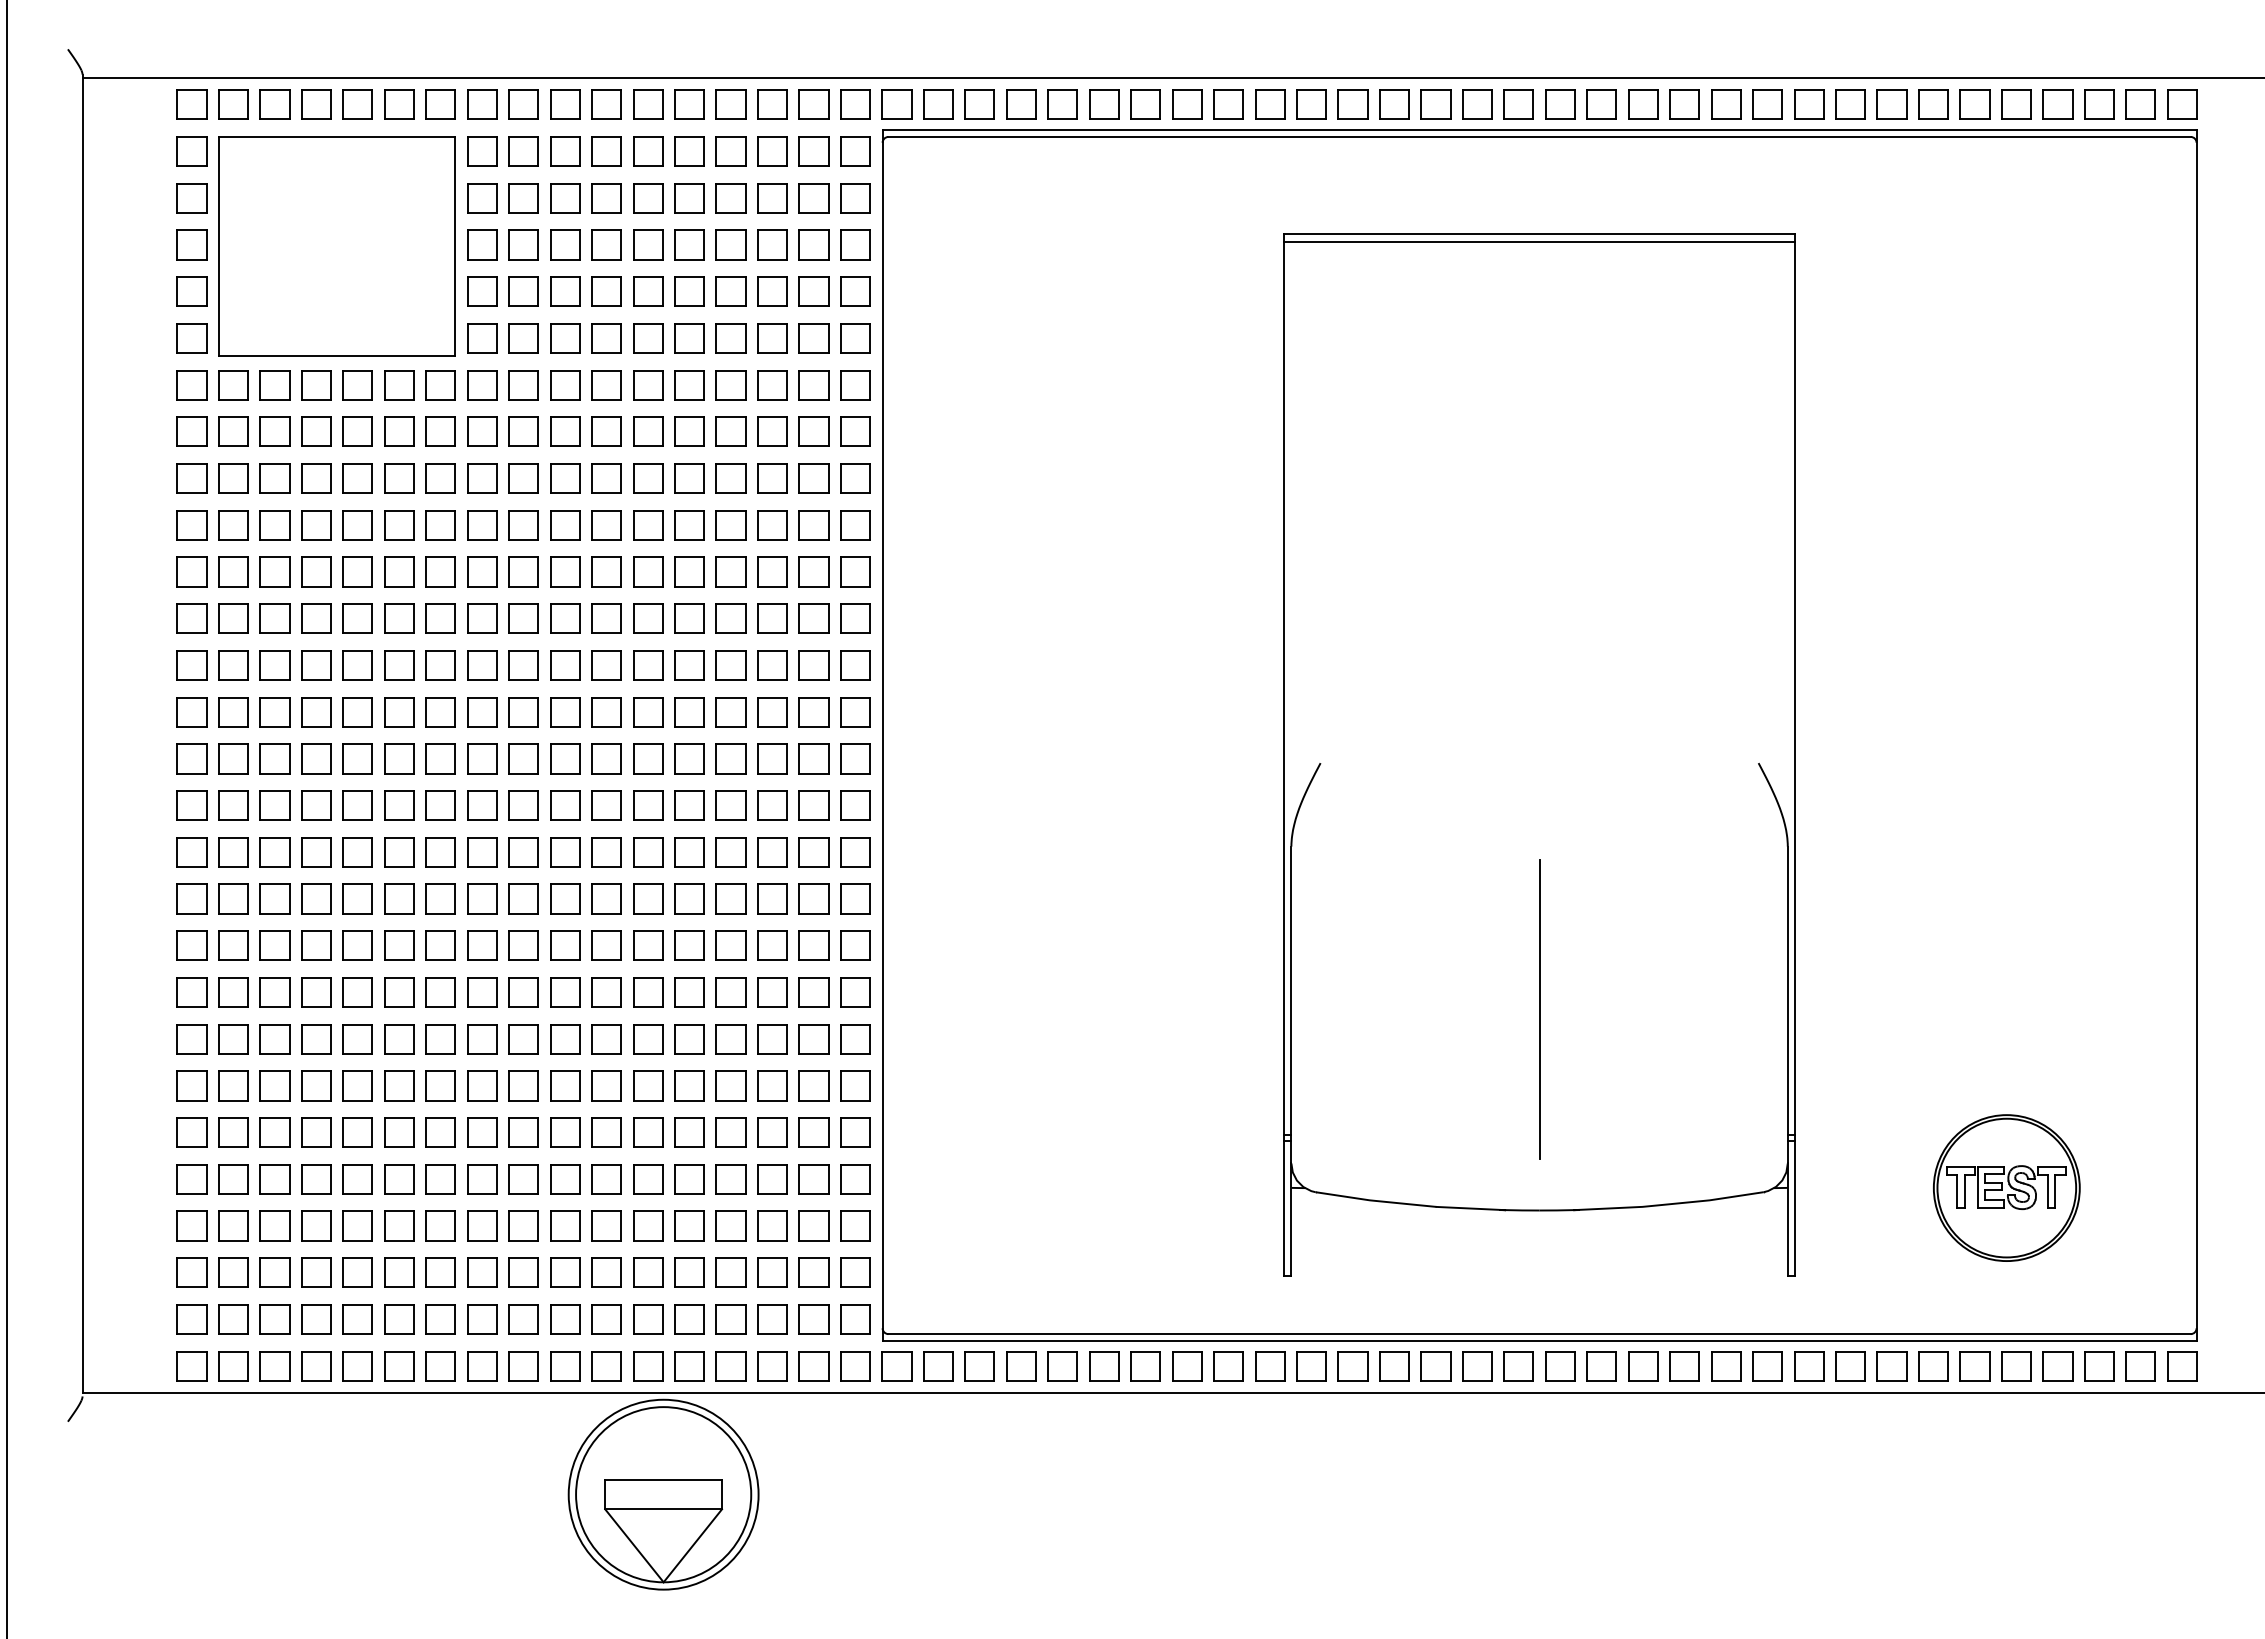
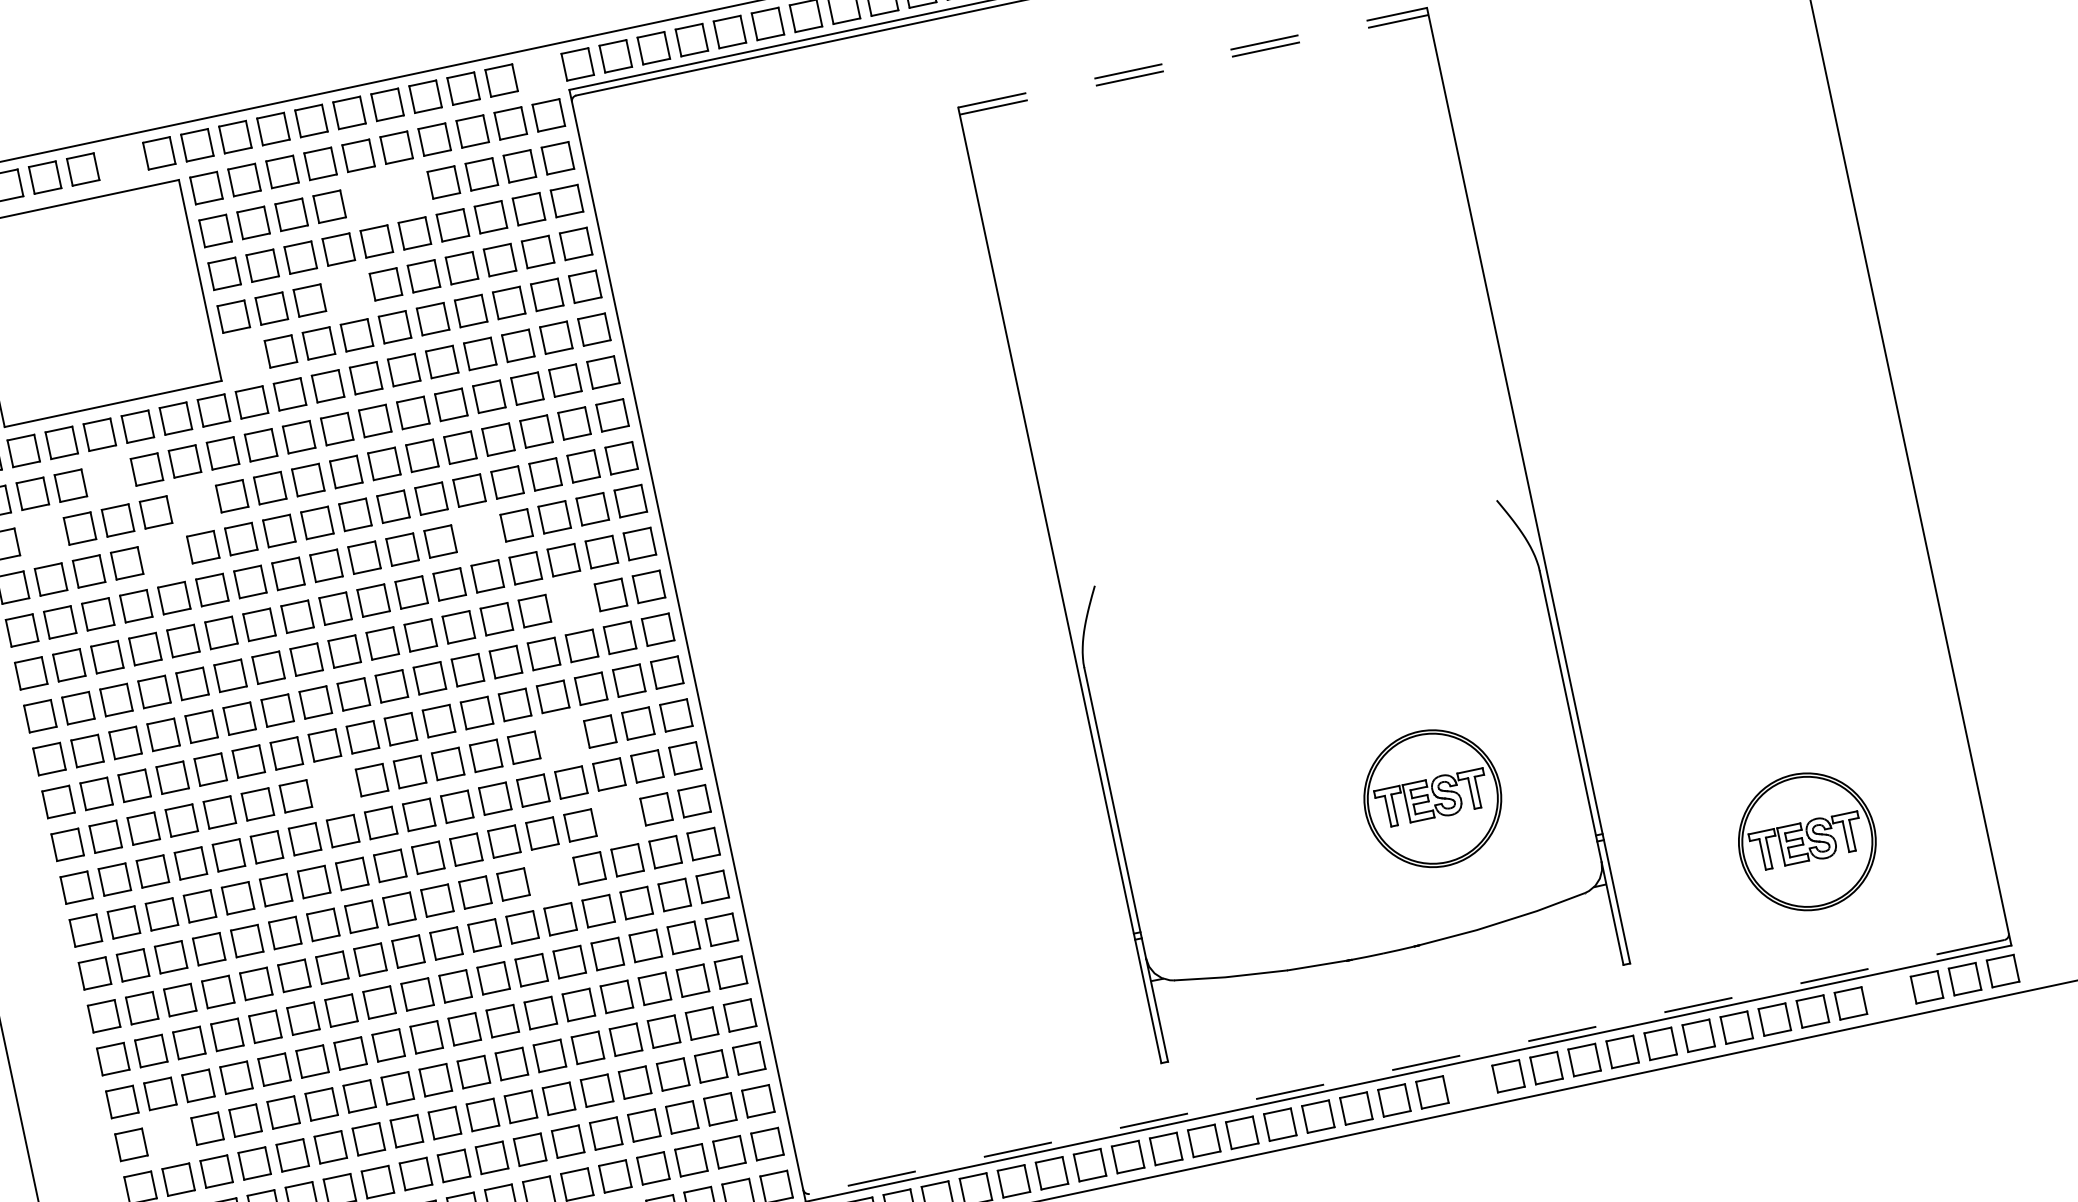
part: (399, 104) -> (121, 161), removed
part: (855, 104) -> (539, 72), removed
part: (648, 198) -> (368, 198), removed
part: (689, 198) -> (405, 190), removed
line: (1540, 234) -> (1193, 57), solid -> dashed
line: (1540, 241) -> (1194, 64), solid -> dashed
part: (606, 291) -> (347, 292), removed
part: (482, 338) -> (243, 359), removed
part: (316, 431) -> (108, 477), removed
part: (233, 478) -> (41, 536), removed
part: (399, 478) -> (194, 504), removed
part: (357, 525) -> (164, 555), removed
part: (689, 571) -> (478, 533), removed
part: (772, 665) -> (572, 603), removed
part: (482, 805) -> (334, 788), removed
part: (730, 805) -> (561, 739), removed
part: (772, 898) -> (618, 816), removed
part: (689, 945) -> (551, 876), removed
line: (1539, 1009) -> (1343, 769), removed
part: (1625, 1059) -> (1432, 798), added
part: (233, 1132) -> (169, 1136), removed
line: (1539, 1334) -> (1407, 1067), solid -> dashed
part: (1601, 1366) -> (1470, 1084), removed
part: (2057, 1366) -> (1888, 995), removed

